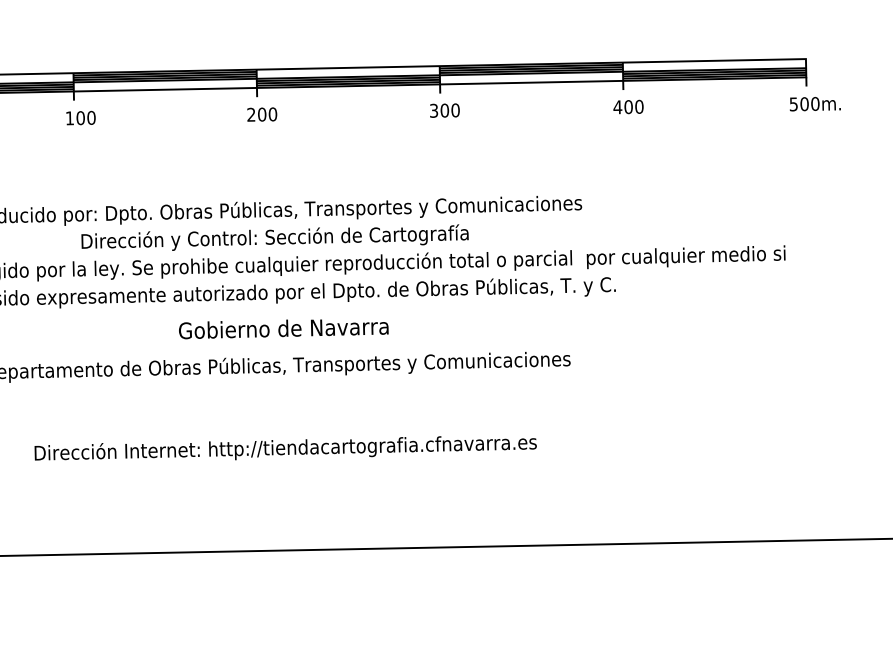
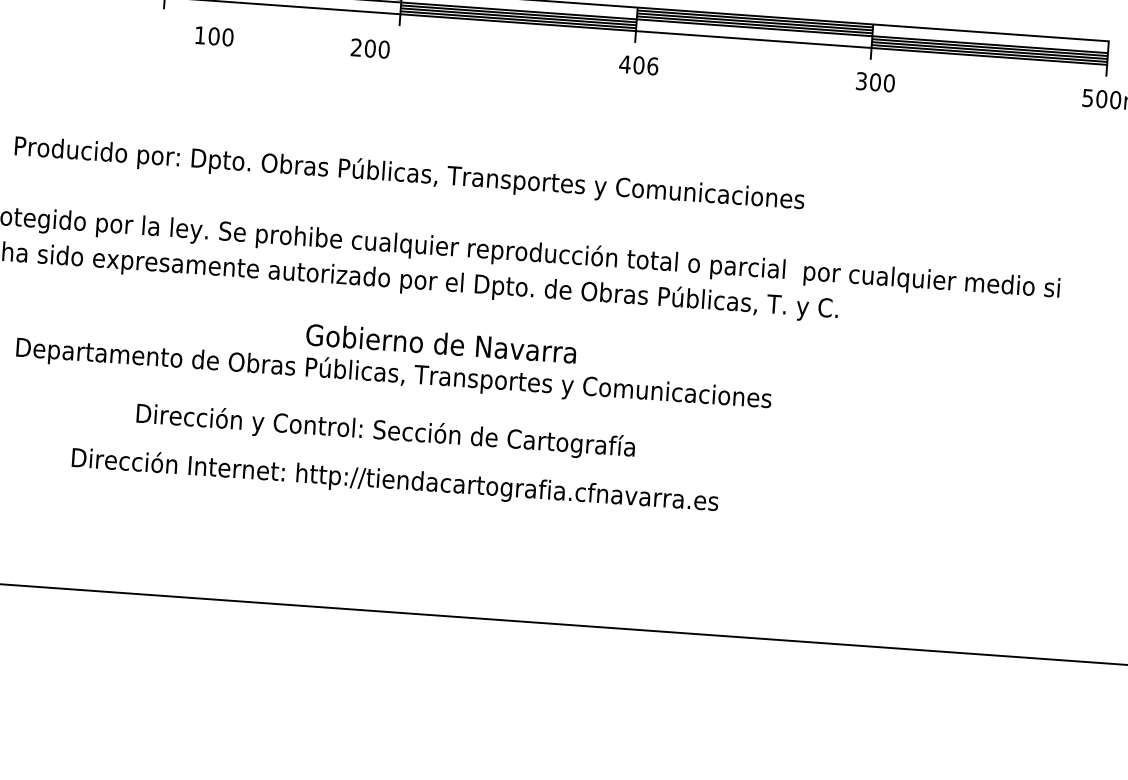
text: (617, 107) -> (861, 81), 400 -> 300
text: (444, 110) -> (638, 65), 300 -> 406
text: (262, 114) -> (370, 48), moved
text: (80, 117) -> (213, 35), moved
text: (274, 237) -> (385, 430), moved
text: (283, 329) -> (440, 344), moved

